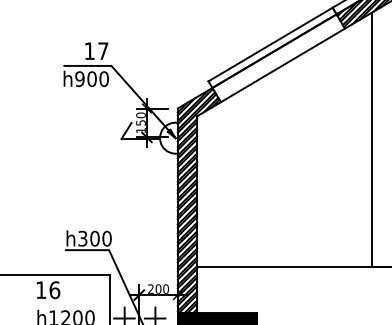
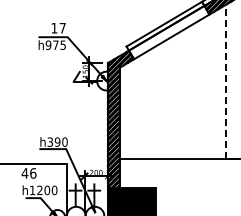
text: (98, 77) -> (59, 44), h900 -> h975
line: (372, 138) -> (226, 81), solid -> dashed
text: (94, 237) -> (57, 141), h300 -> h390
text: (40, 290) -> (24, 173), 16 -> 46

